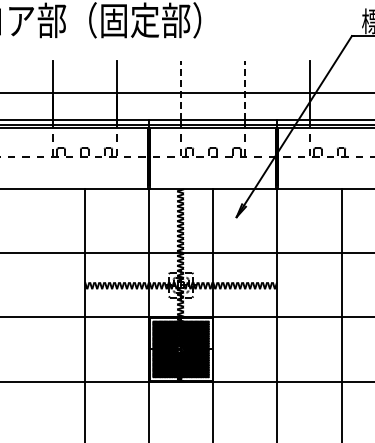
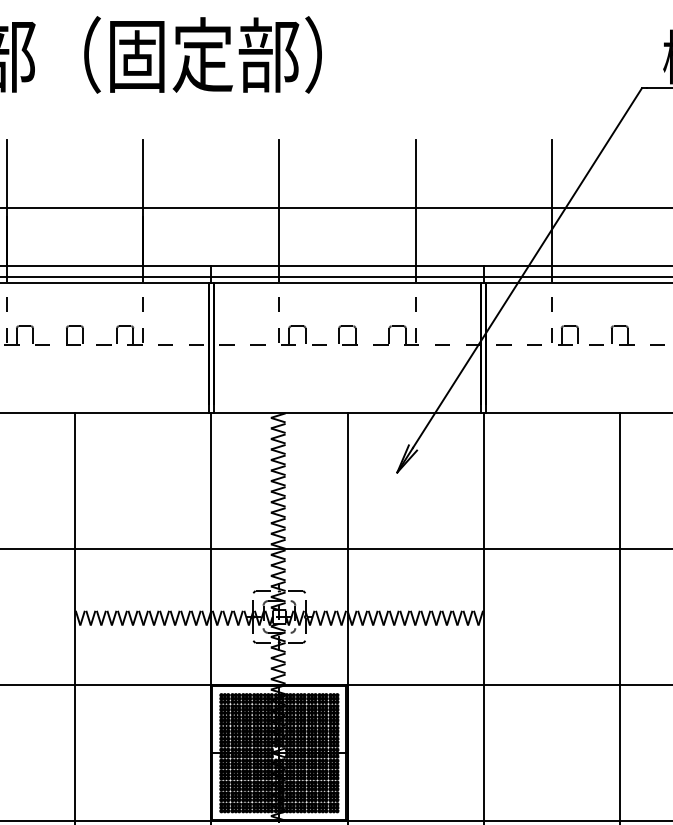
line: (181, 90) -> (280, 203), dashed -> solid
line: (245, 90) -> (416, 203), dashed -> solid

